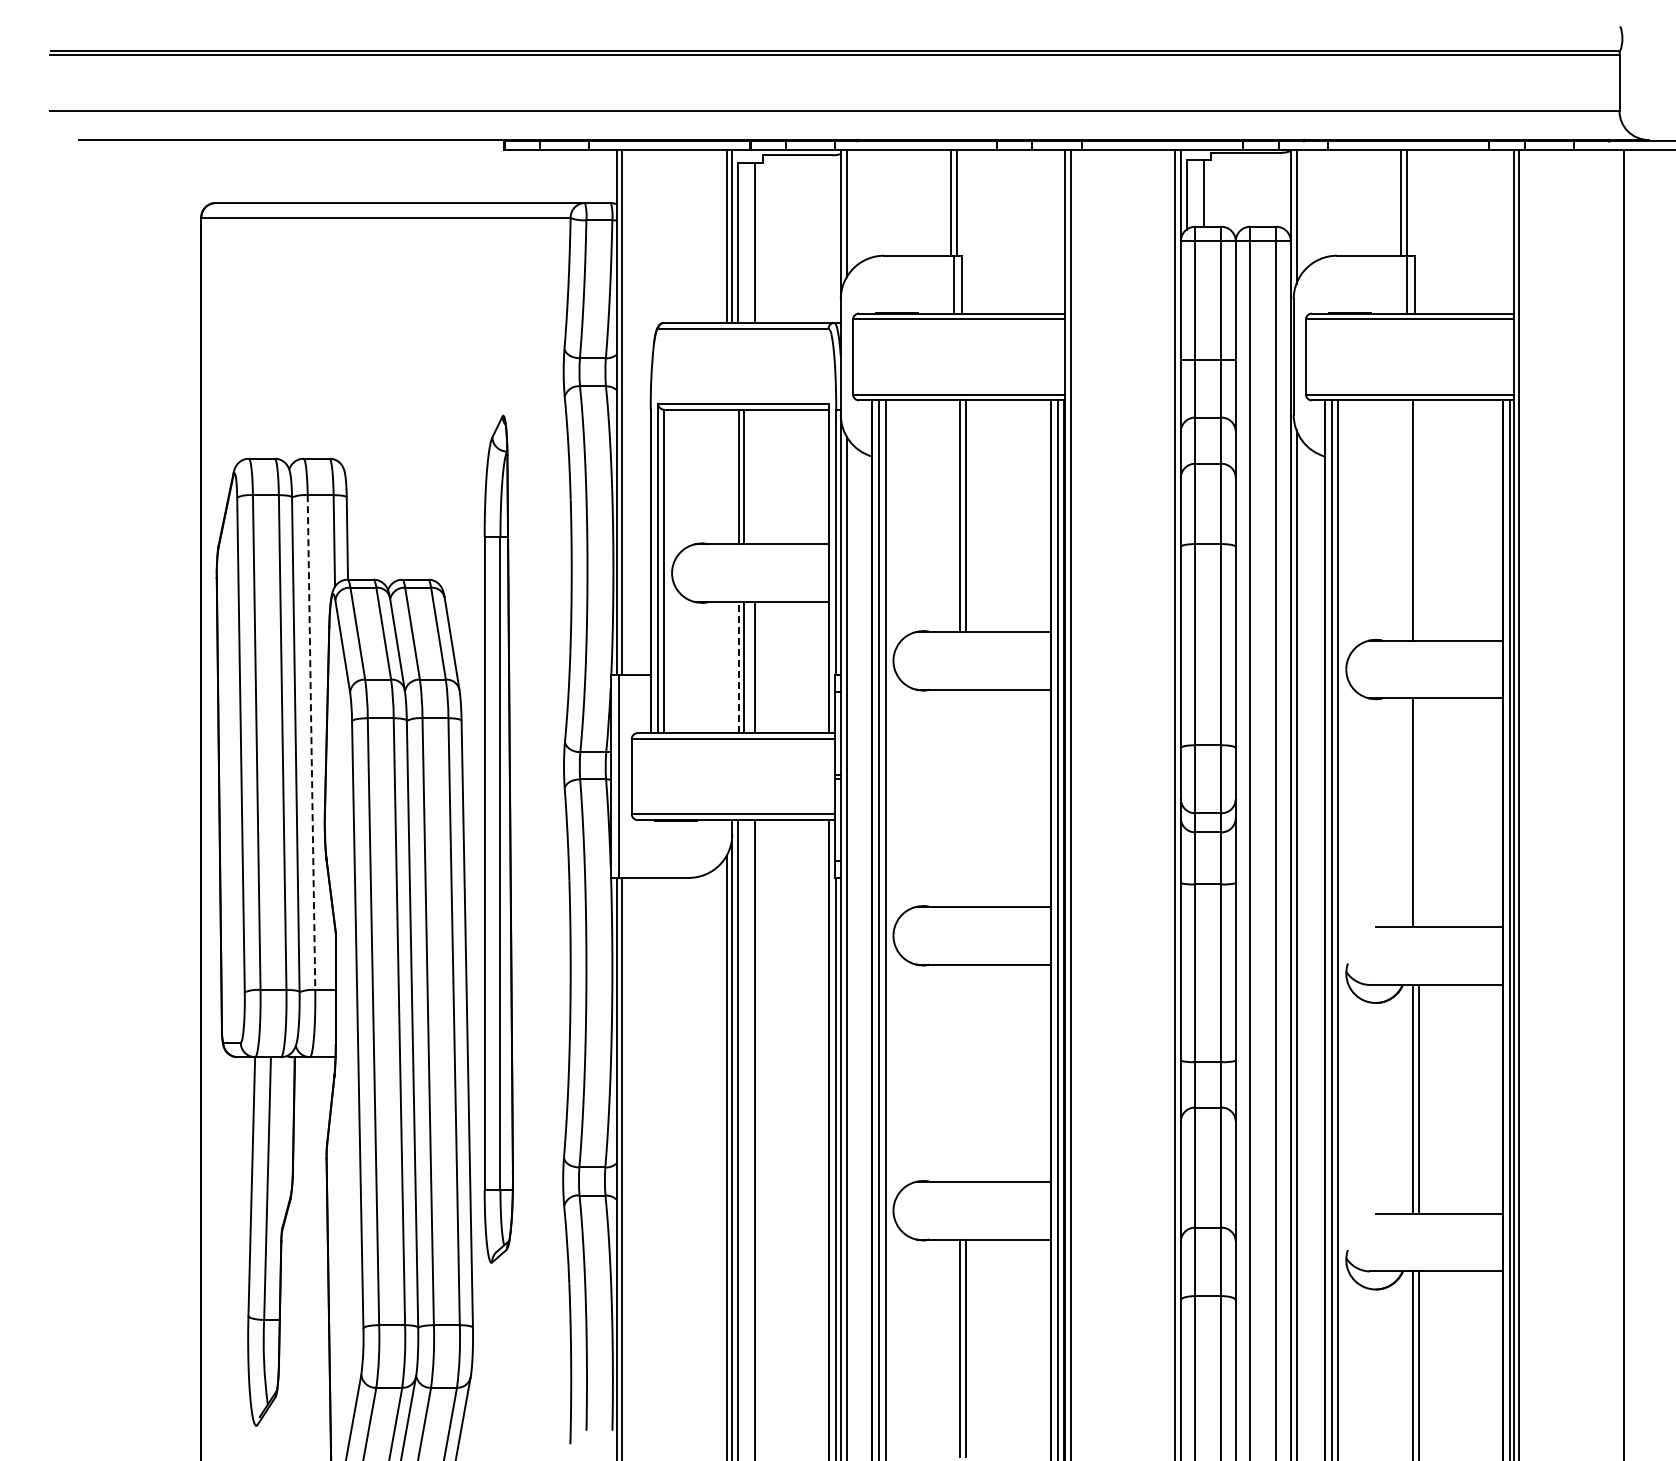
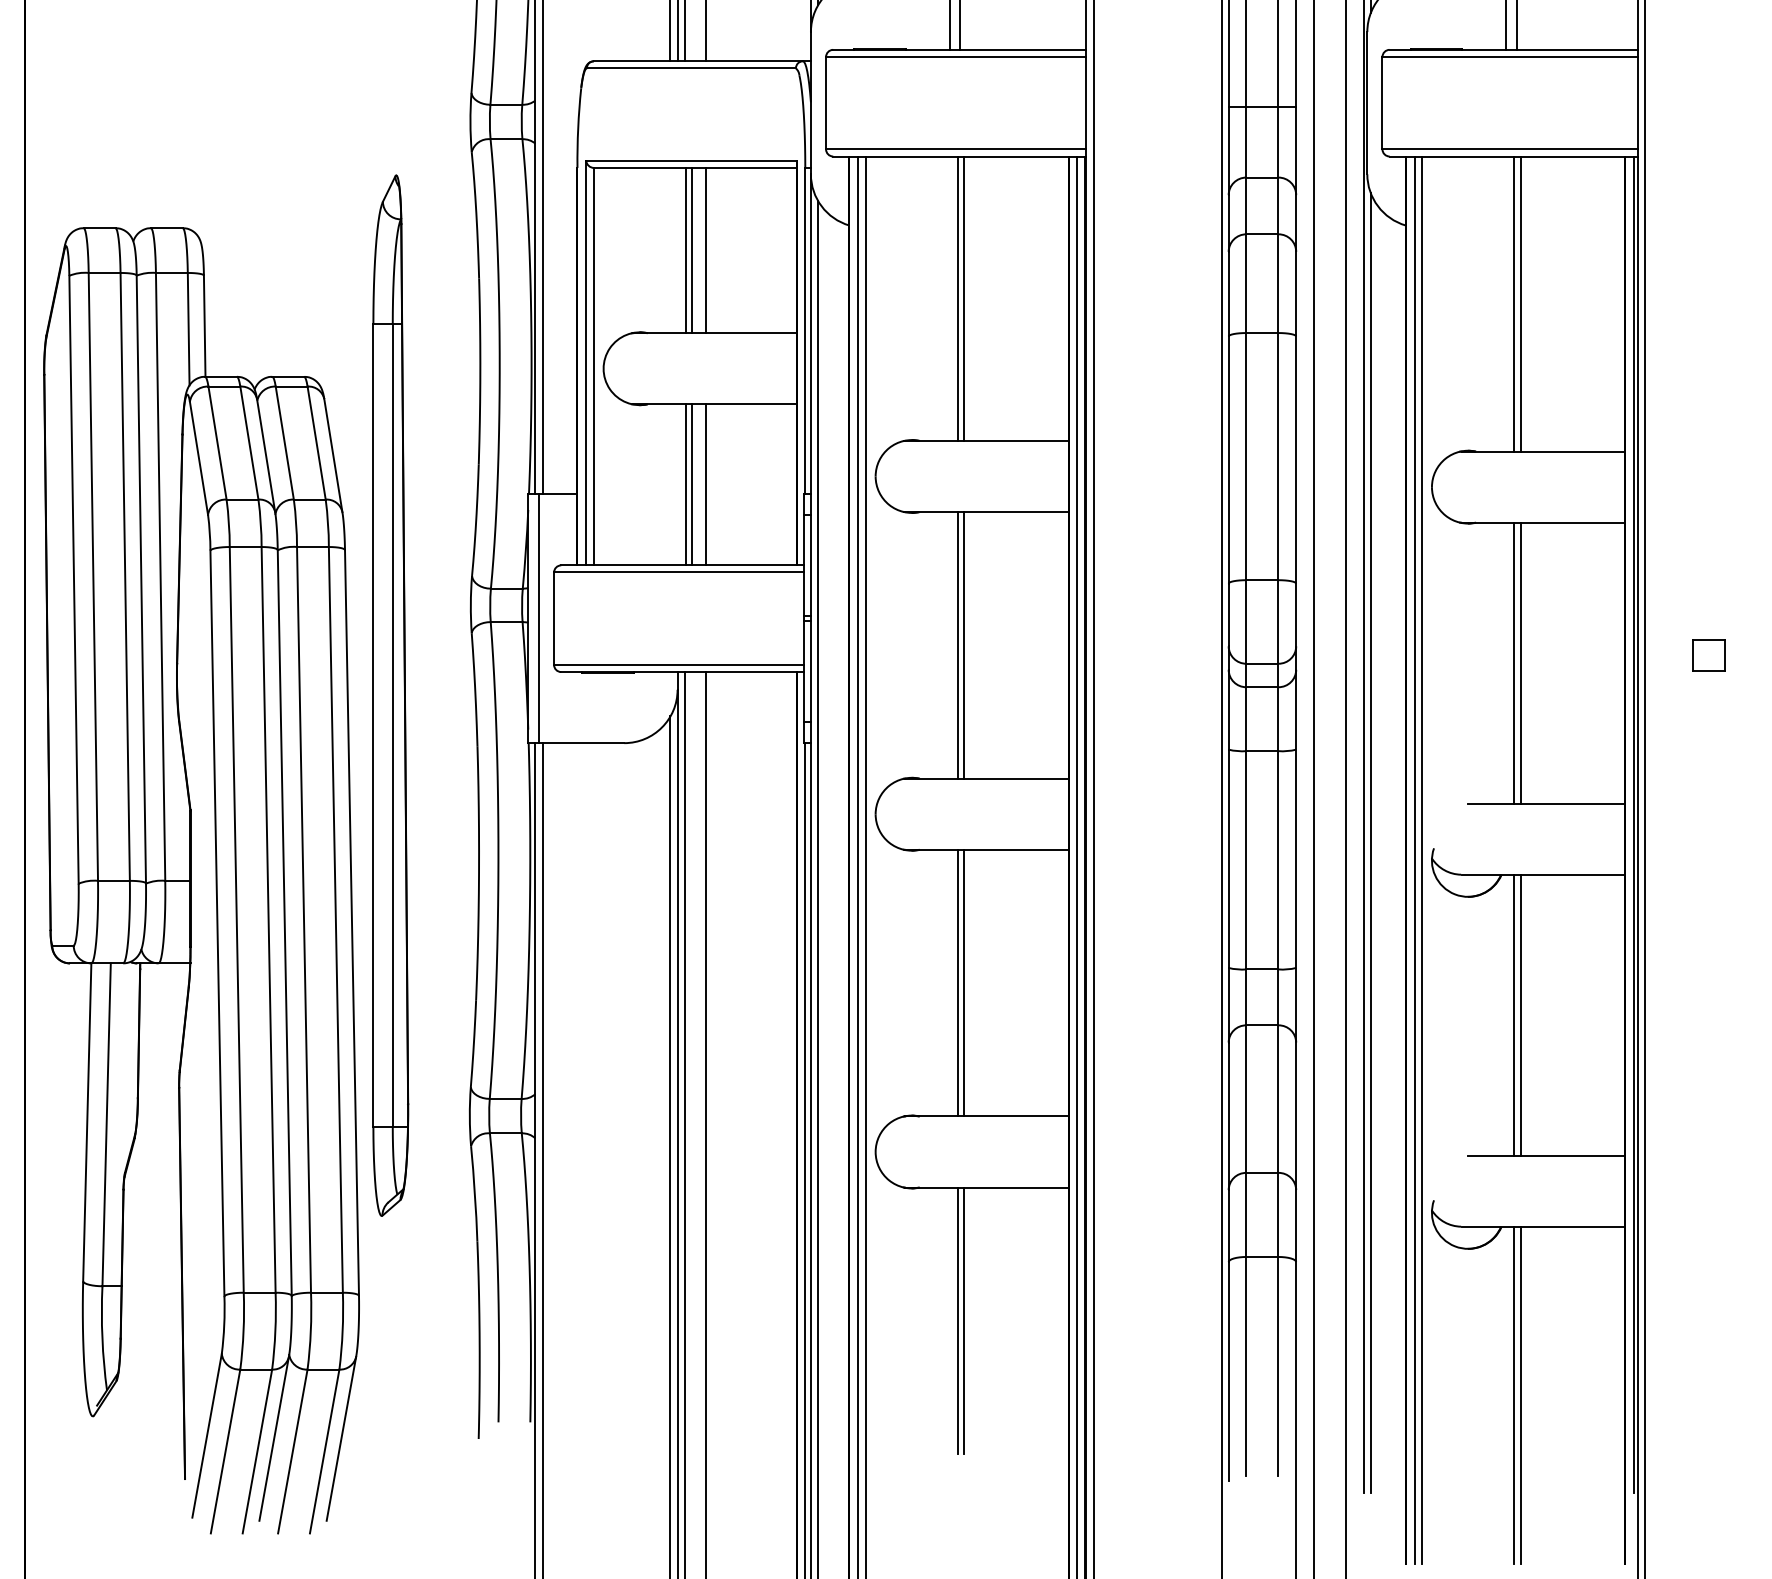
line: (755, 476) -> (706, 249), added
line: (1418, 520) -> (1520, 304), added
line: (739, 667) -> (686, 484), dashed -> solid
line: (311, 743) -> (160, 578), dashed -> solid
line: (960, 797) -> (957, 644), added
line: (965, 797) -> (964, 644), added
part: (1571, 806) -> (1708, 655), added
line: (1418, 812) -> (1520, 662), added
line: (960, 1072) -> (957, 982), added
line: (965, 1072) -> (964, 982), added

